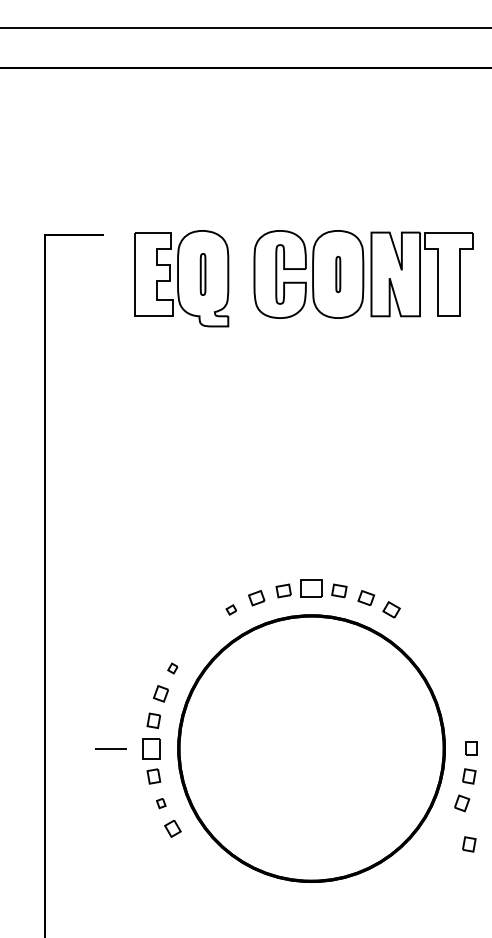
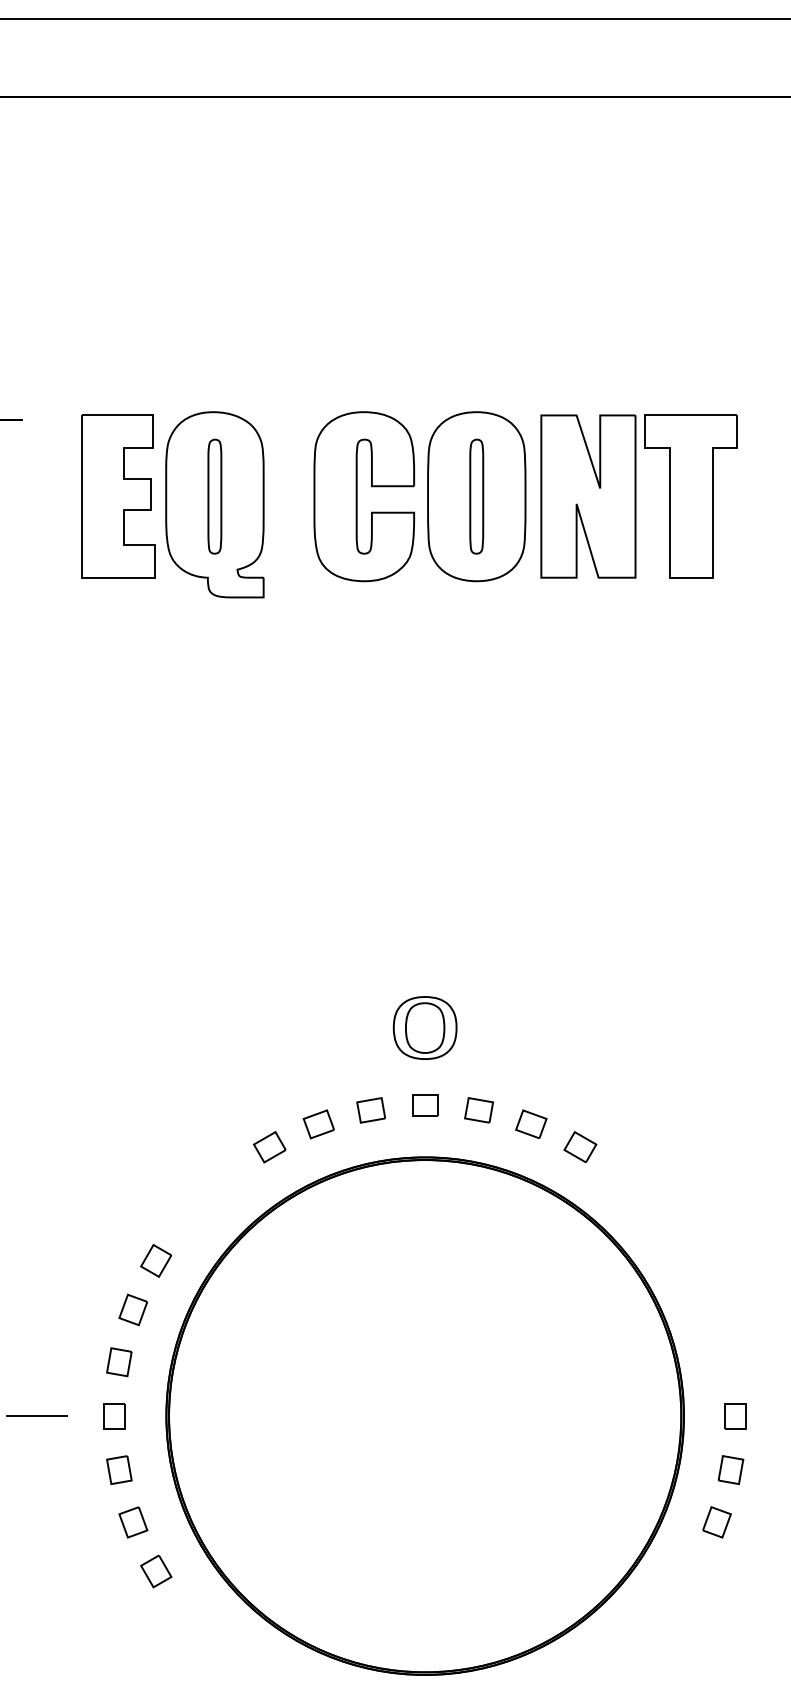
part: (202, 274) -> (213, 496), size x1.43
part: (338, 274) -> (477, 496), size x1.67
part: (311, 548) -> (424, 1028), added
part: (311, 588) -> (424, 1105), size x0.62
part: (231, 609) -> (269, 1146), size x1.67
part: (172, 668) -> (155, 1260), size x1.67
part: (151, 748) -> (114, 1415), size x0.62
part: (161, 803) -> (134, 1522), size x1.67
part: (469, 844) -> (731, 1602), removed

